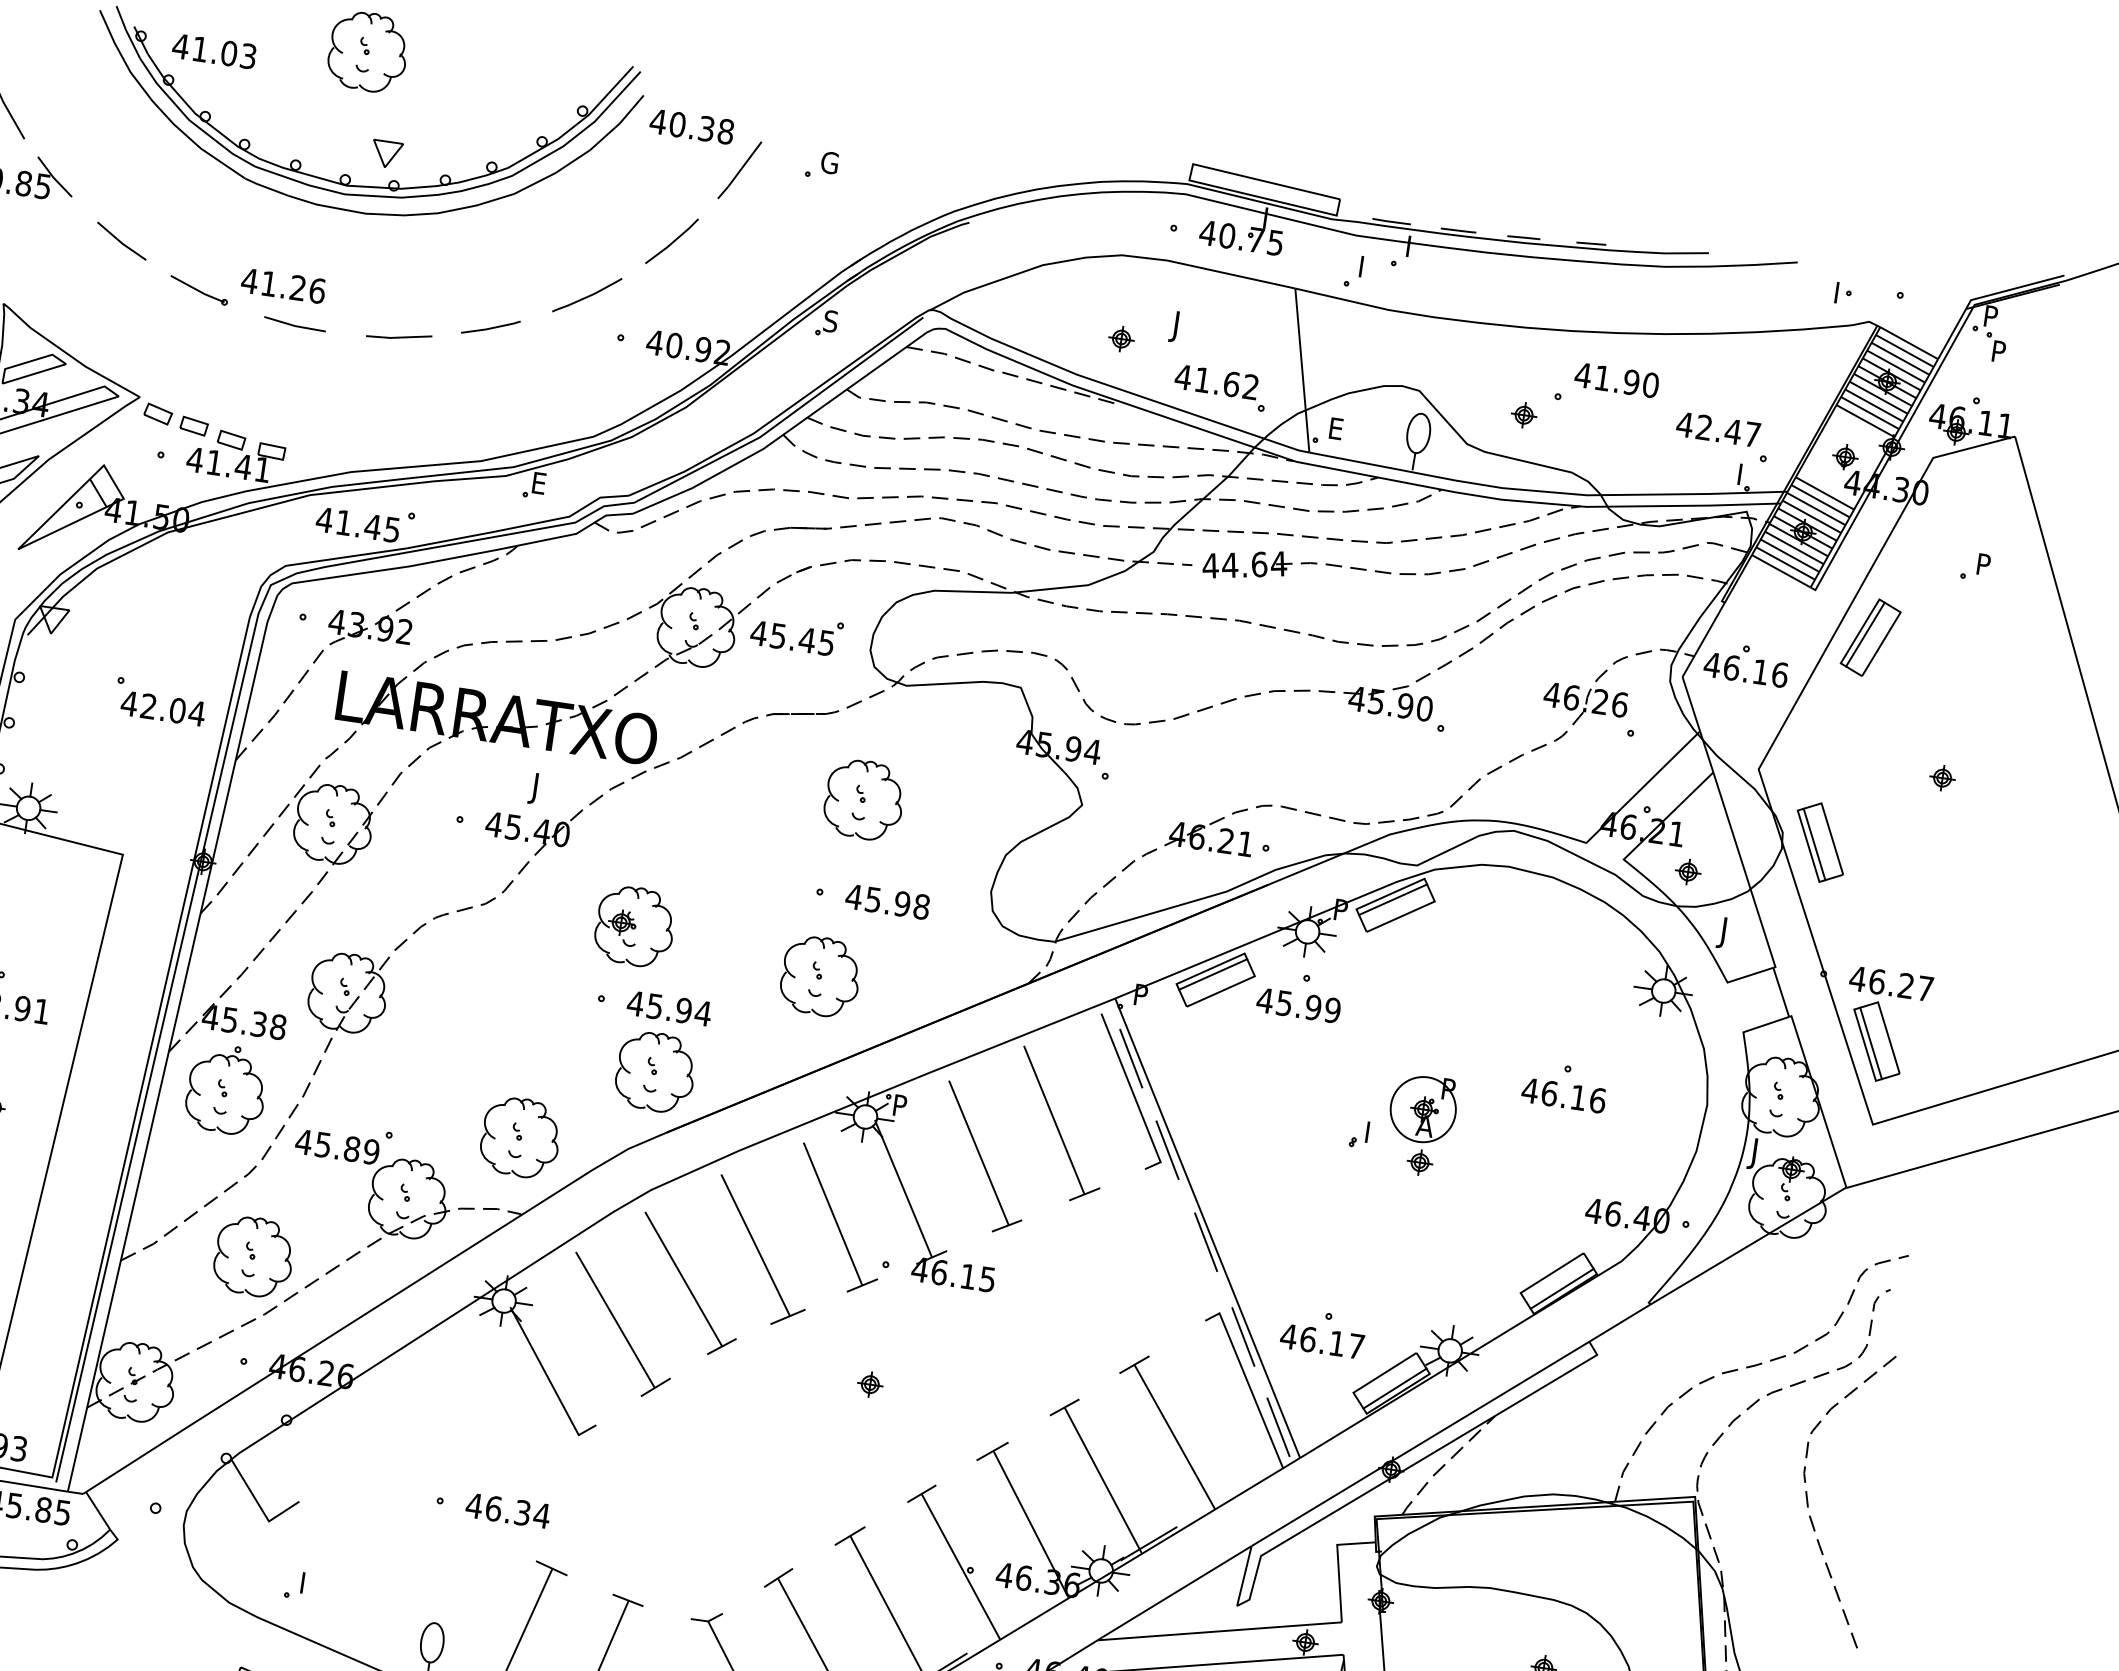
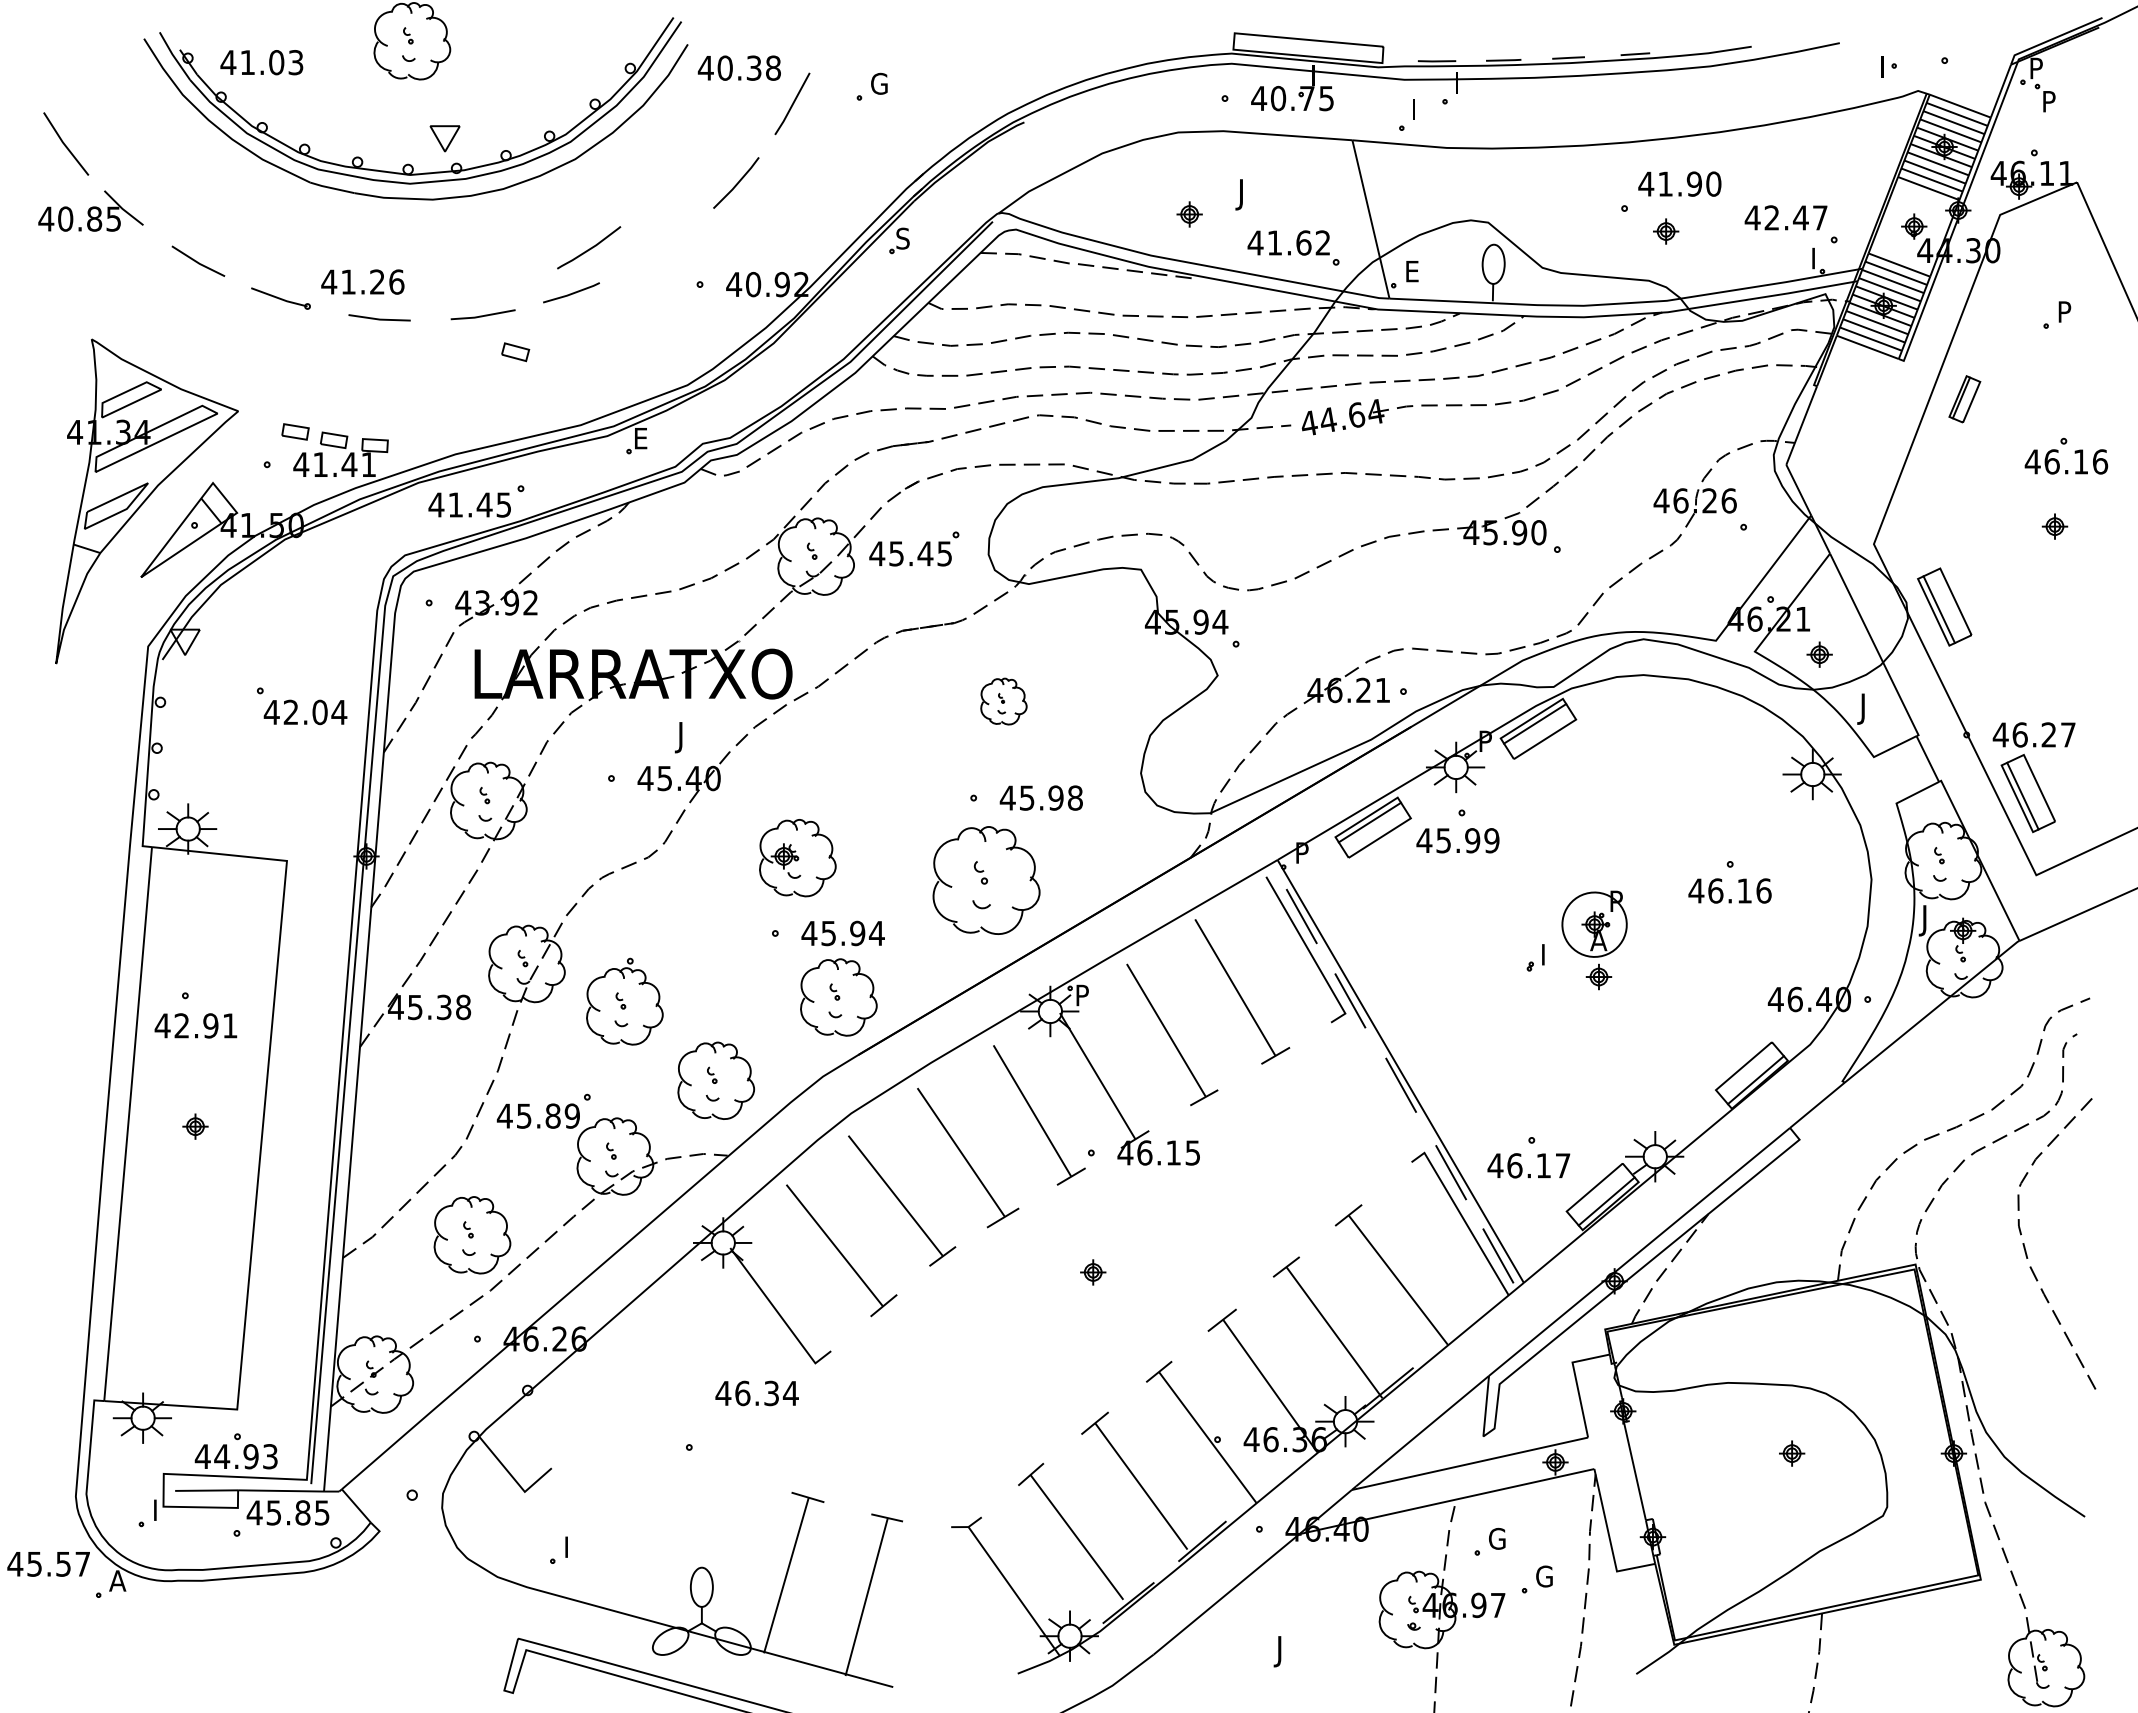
curve: (588, 295) -> (590, 247), moved
part: (158, 414) -> (515, 352), moved
part: (1524, 415) -> (1666, 231), moved
part: (1870, 636) -> (1964, 398), size x0.6
part: (1755, 662) -> (2074, 453), moved
part: (863, 799) -> (1003, 701), size x0.6
part: (820, 976) -> (986, 880), size x1.4
part: (226, 1089) -> (624, 1001), moved
text: (507, 1510) -> (756, 1393), moved

